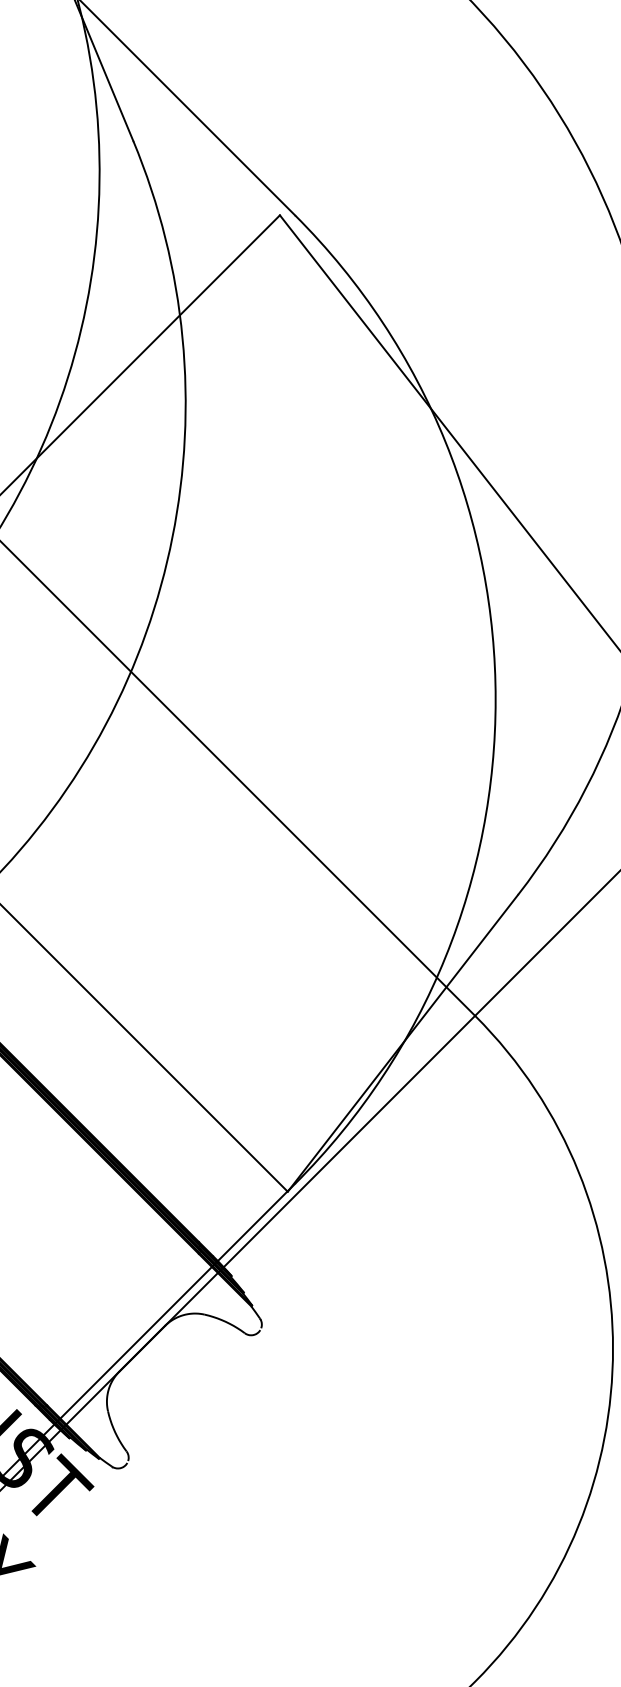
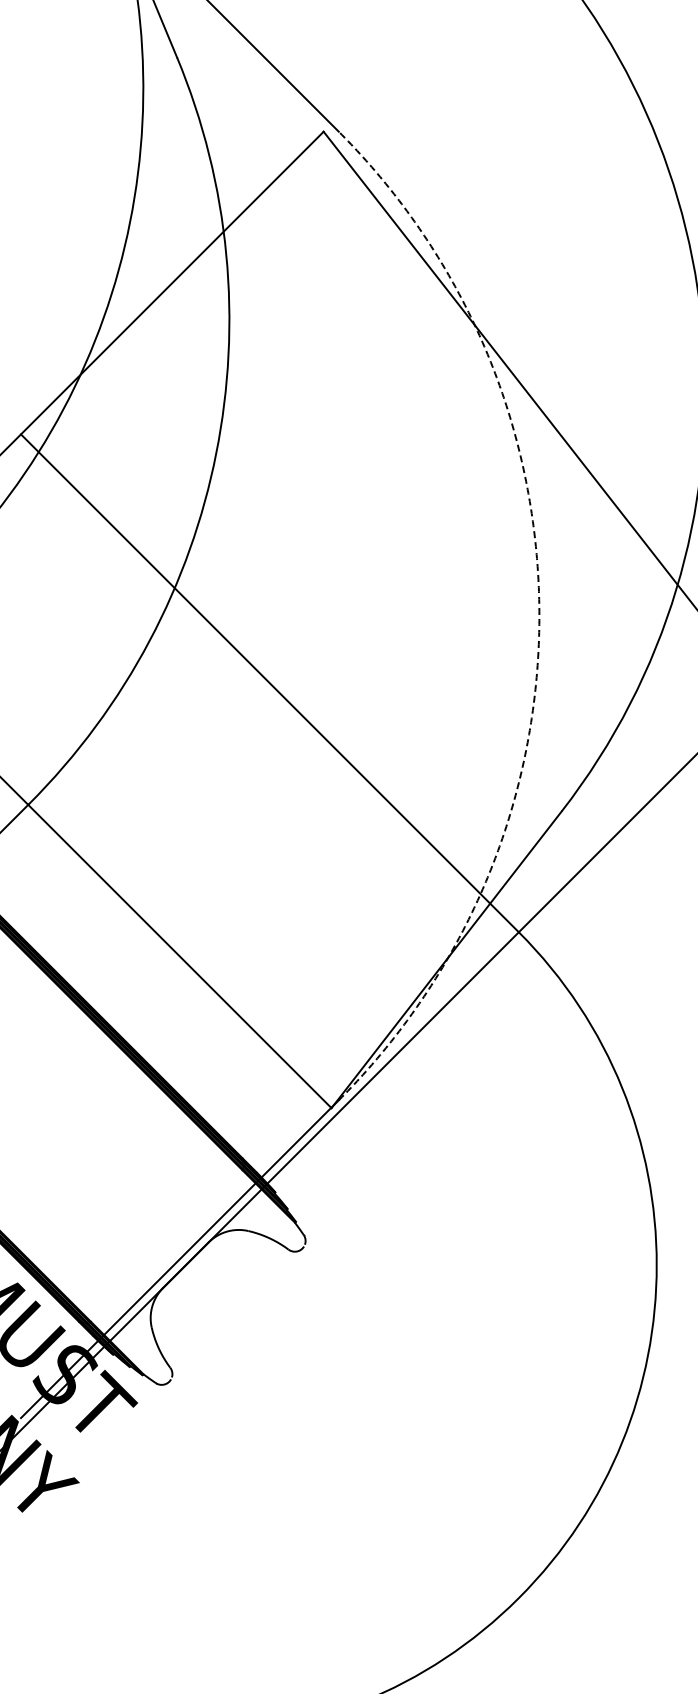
arc: (495, 700) -> (539, 616), solid -> dashed

